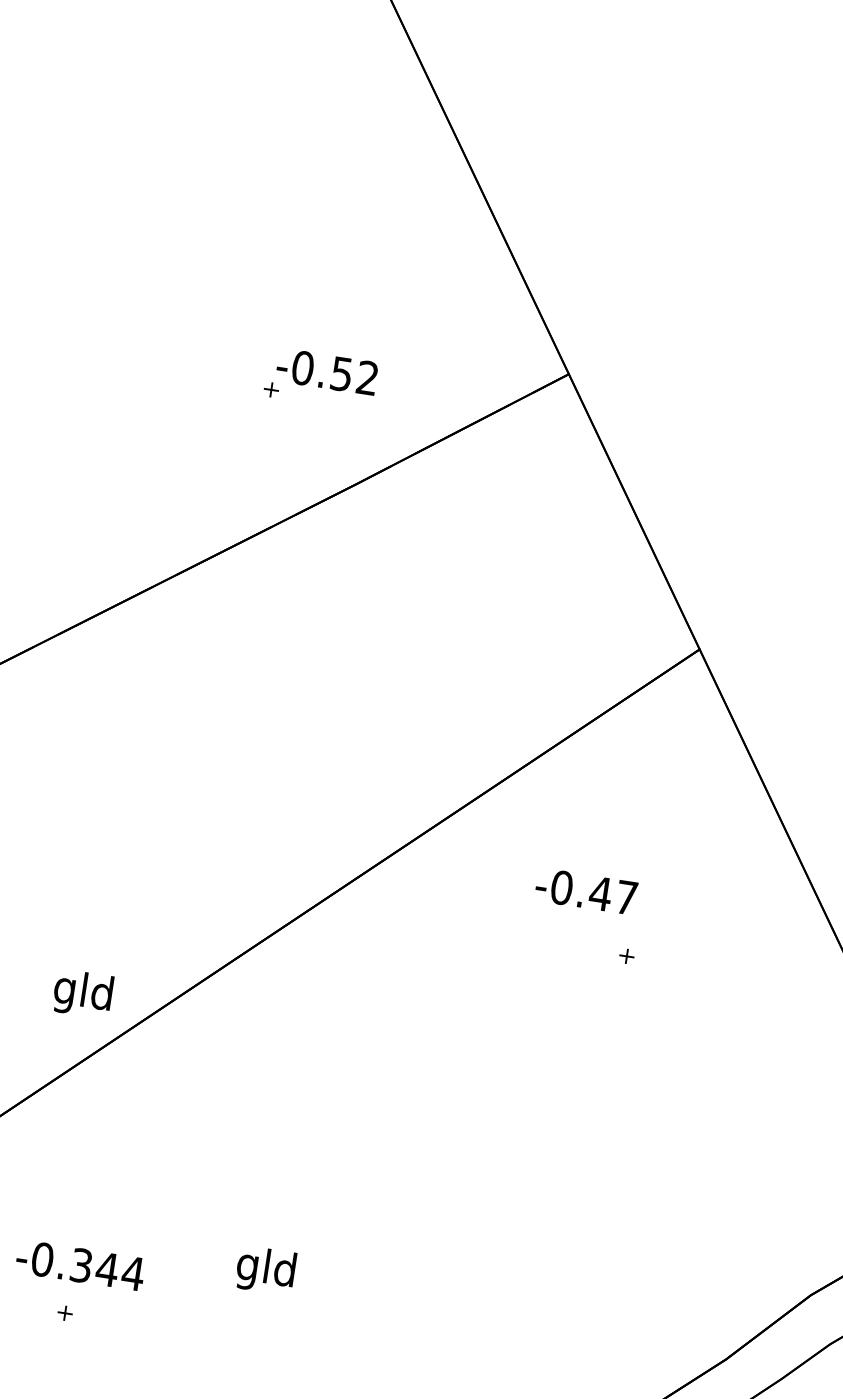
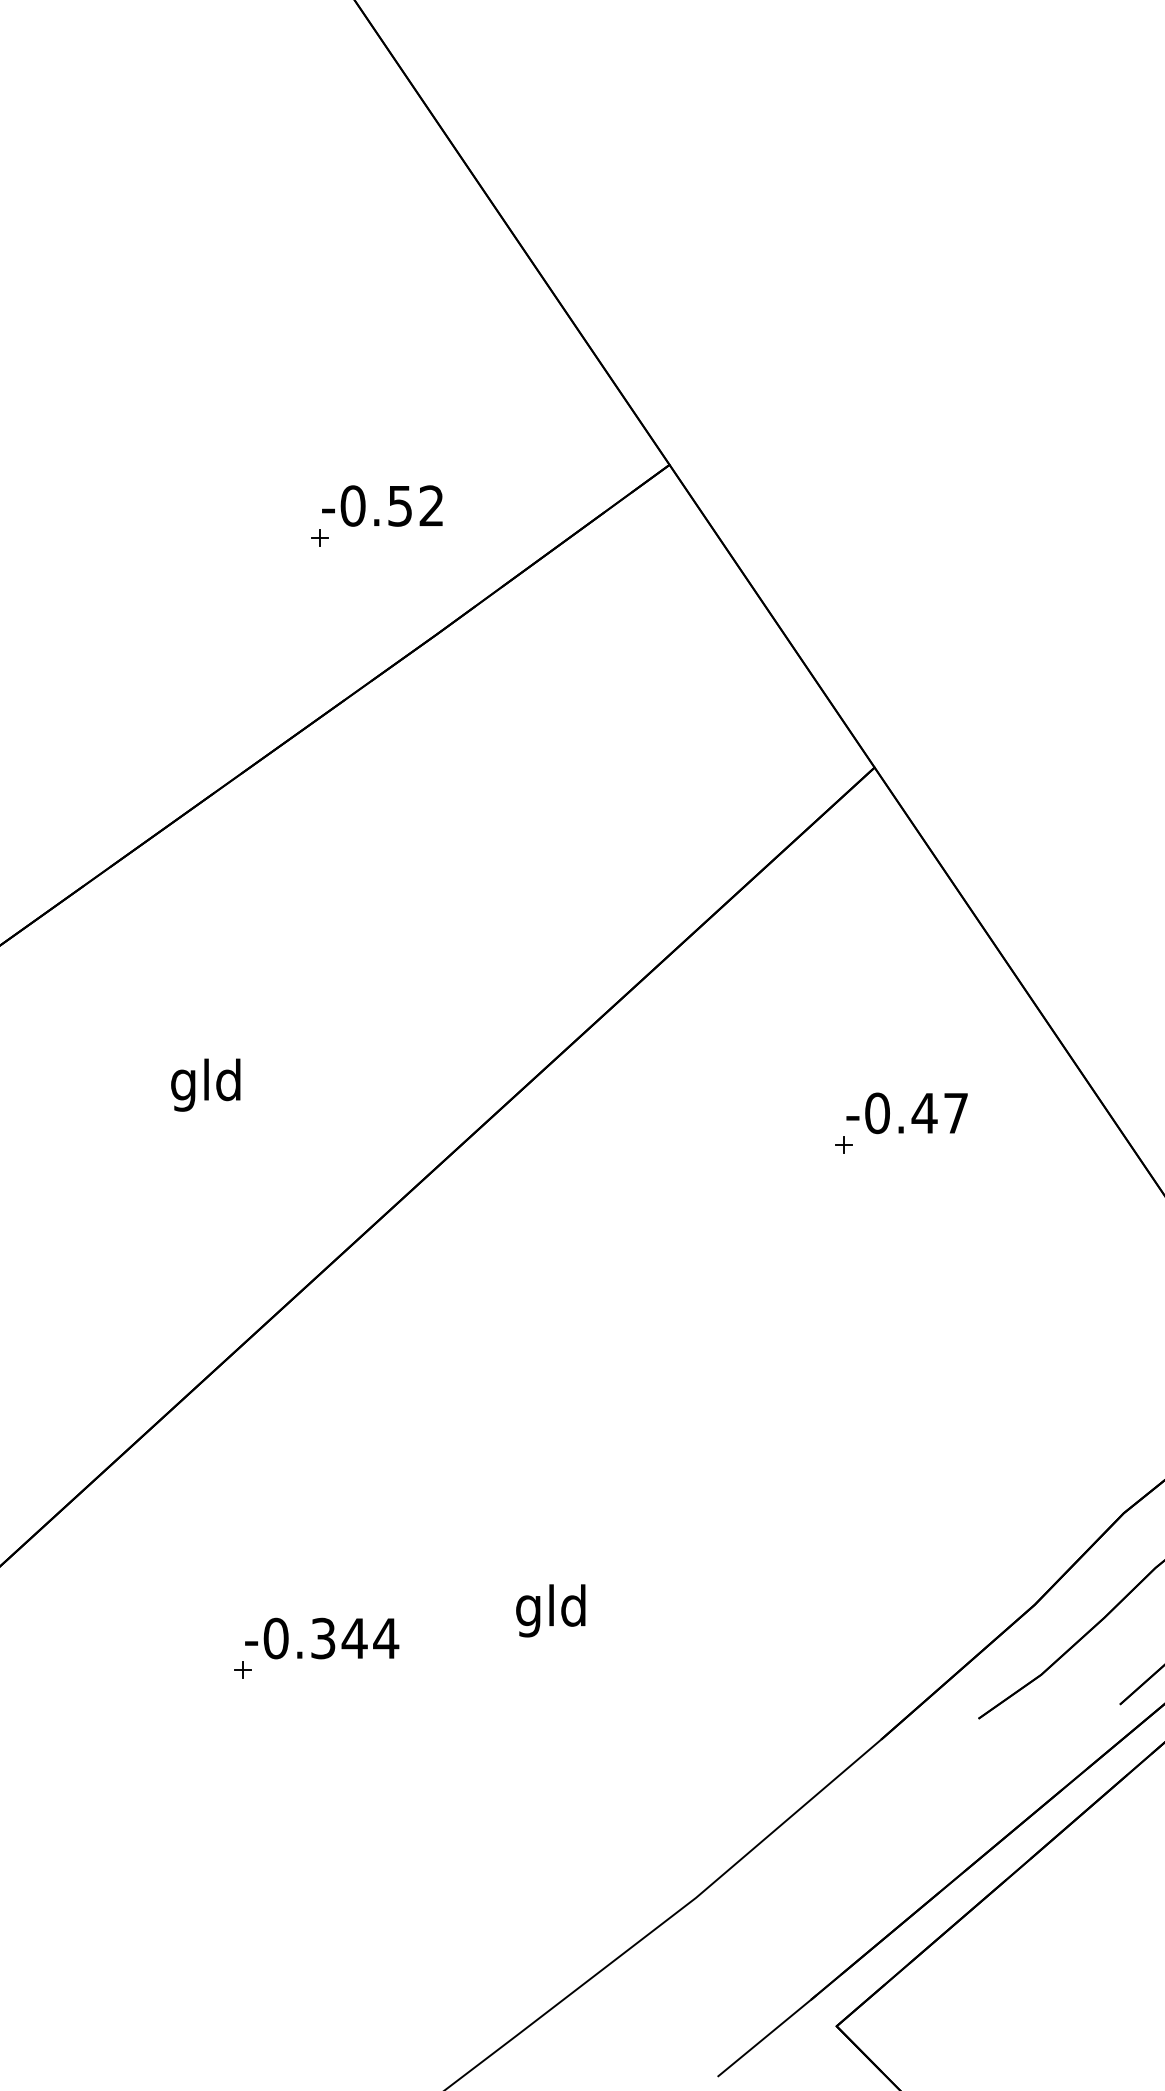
text: (585, 891) -> (906, 1113), moved
text: (82, 993) -> (205, 1084), moved
text: (80, 1265) -> (322, 1638), moved
text: (265, 1270) -> (550, 1610), moved

